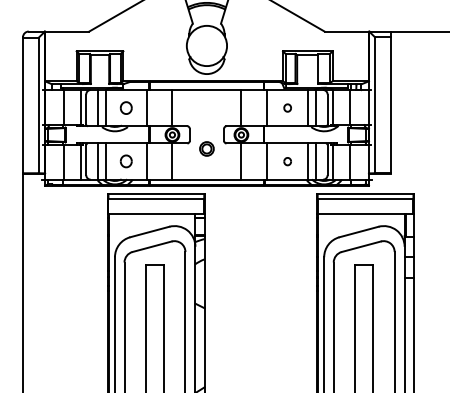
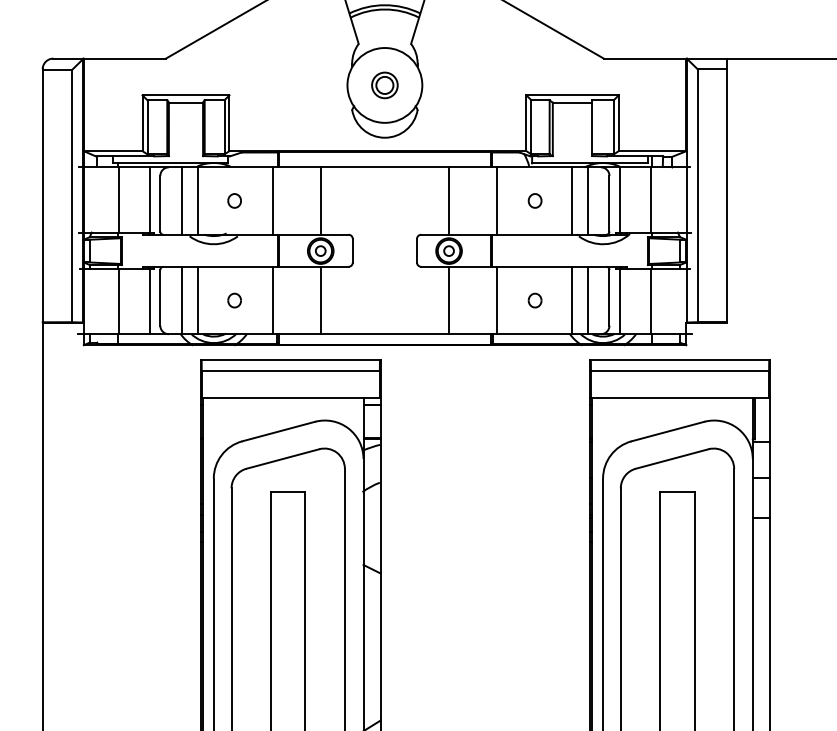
part: (125, 107) -> (233, 199), size x0.62
circle: (206, 148) -> (384, 84), moved
part: (125, 161) -> (233, 300), size x0.62

